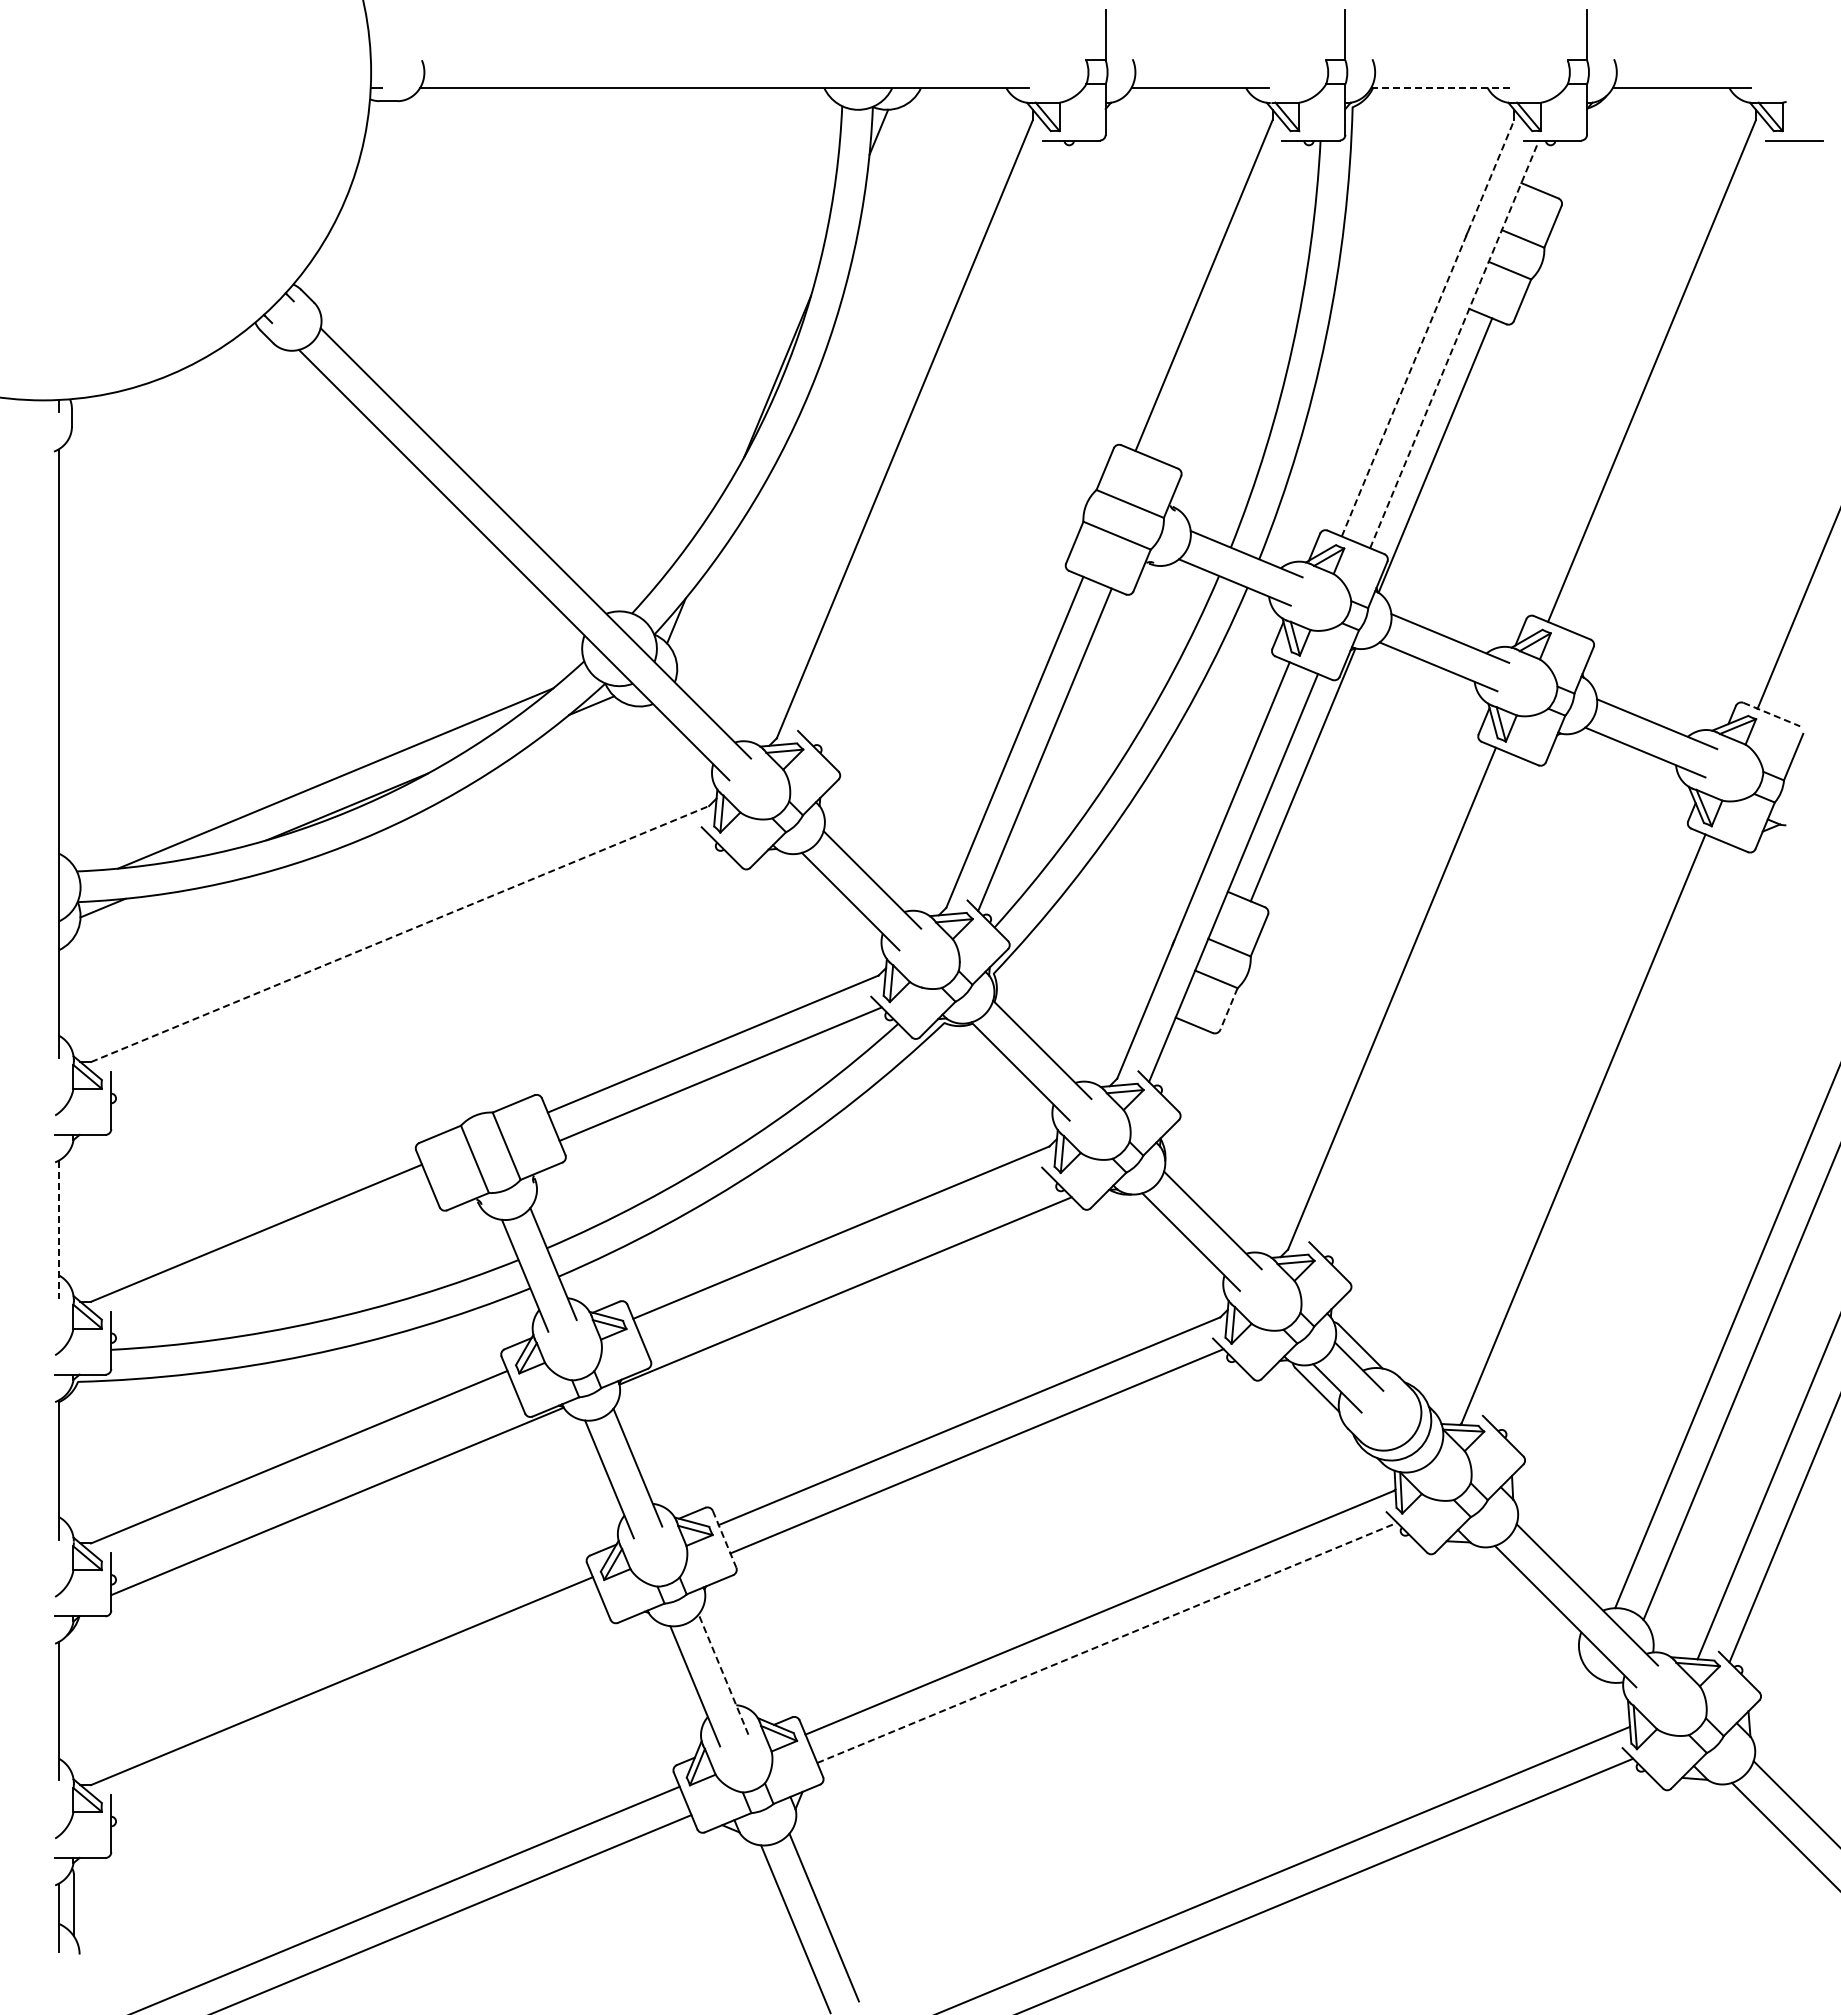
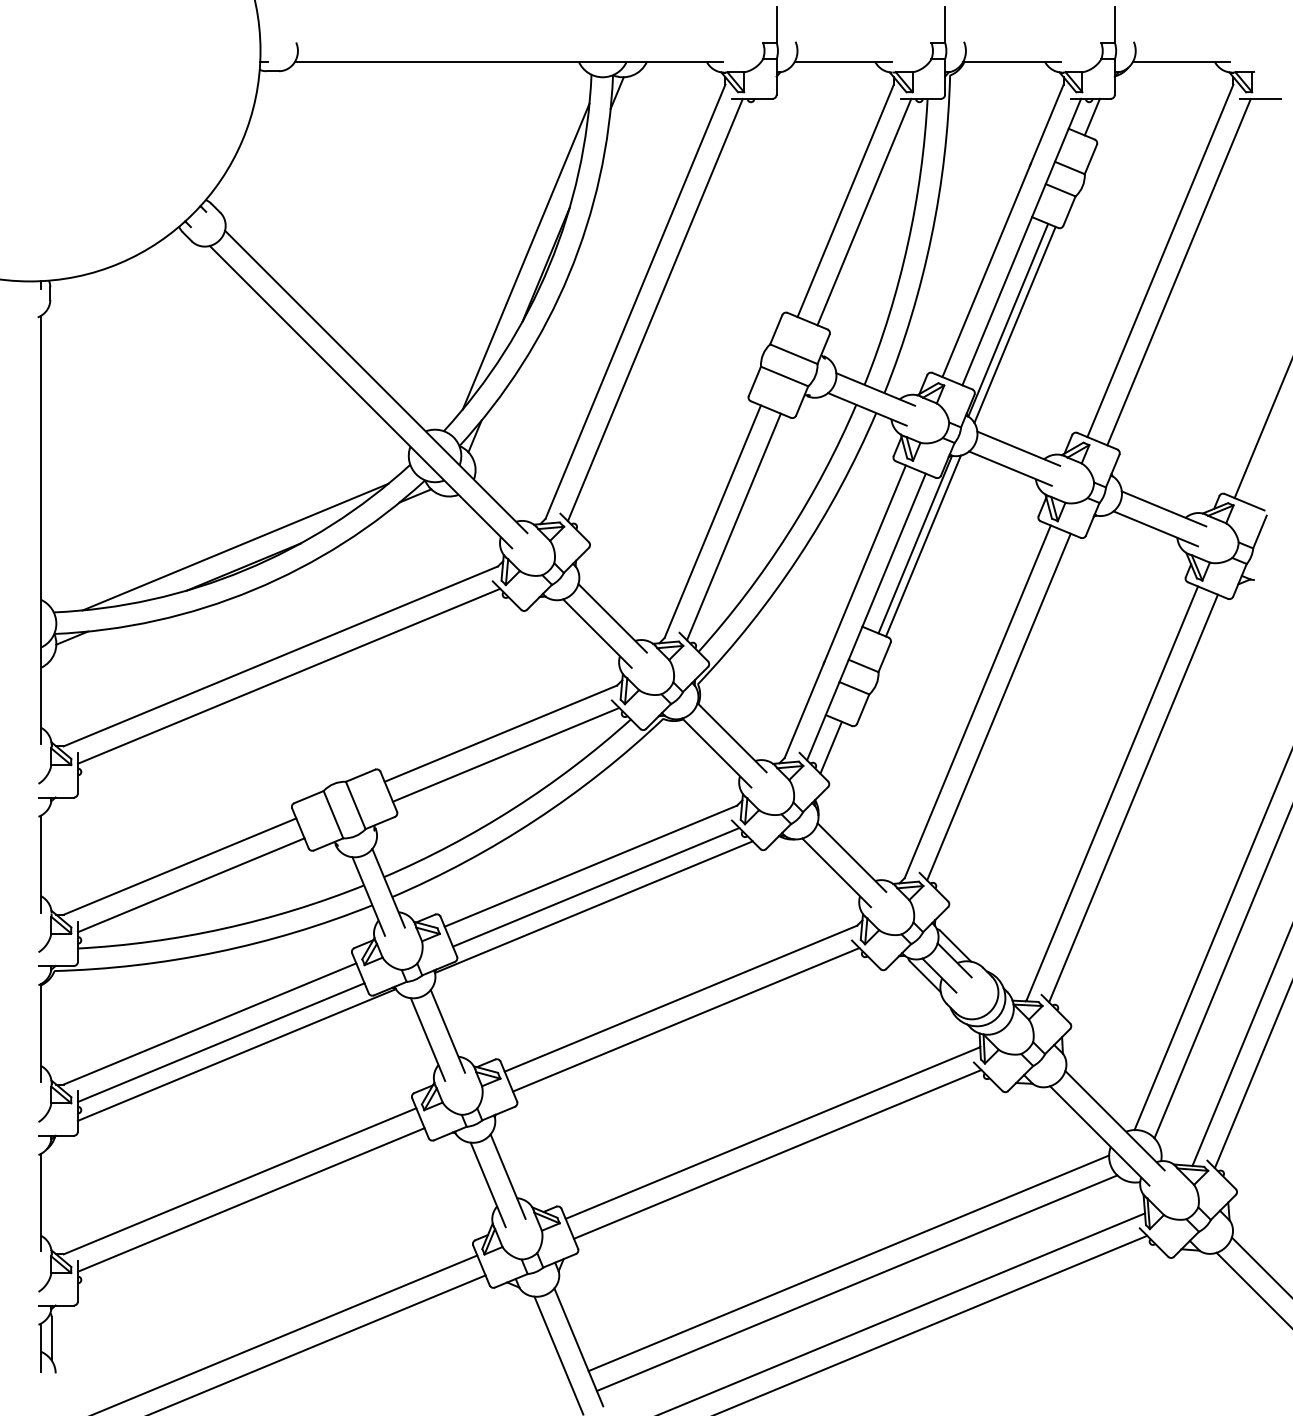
line: (1441, 87) -> (1012, 61), dashed -> solid
line: (1554, 166) -> (1091, 117), added
line: (1230, 301) -> (864, 211), added
line: (1428, 327) -> (1003, 230), dashed -> solid
line: (1454, 344) -> (1021, 242), dashed -> solid
line: (749, 364) -> (526, 256), added
line: (1678, 386) -> (1179, 271), added
line: (932, 440) -> (654, 309), added
line: (1444, 461) -> (1014, 324), added
line: (1771, 714) -> (1244, 502), dashed -> solid
line: (1314, 776) -> (923, 545), added
line: (400, 933) -> (281, 656), dashed -> solid
line: (411, 961) -> (288, 675), added
line: (1421, 1005) -> (998, 706), added
line: (1228, 1009) -> (862, 709), dashed -> solid
line: (1183, 1064) -> (831, 748), added
line: (1613, 1136) -> (1133, 798), added
line: (58, 1229) -> (40, 863), dashed -> solid
line: (272, 1259) -> (191, 885), added
line: (848, 1262) -> (595, 887), added
line: (315, 1483) -> (221, 1042), added
line: (724, 1539) -> (508, 1081), dashed -> solid
line: (1107, 1642) -> (777, 1154), dashed -> solid
line: (723, 1674) -> (508, 1176), dashed -> solid
line: (357, 1707) -> (250, 1199), added
line: (1208, 1797) -> (848, 1263), added
line: (1219, 1825) -> (856, 1282), added

